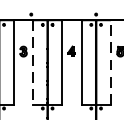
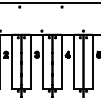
line: (110, 62) -> (92, 61), dashed -> solid
line: (33, 63) -> (43, 62), dashed -> solid

